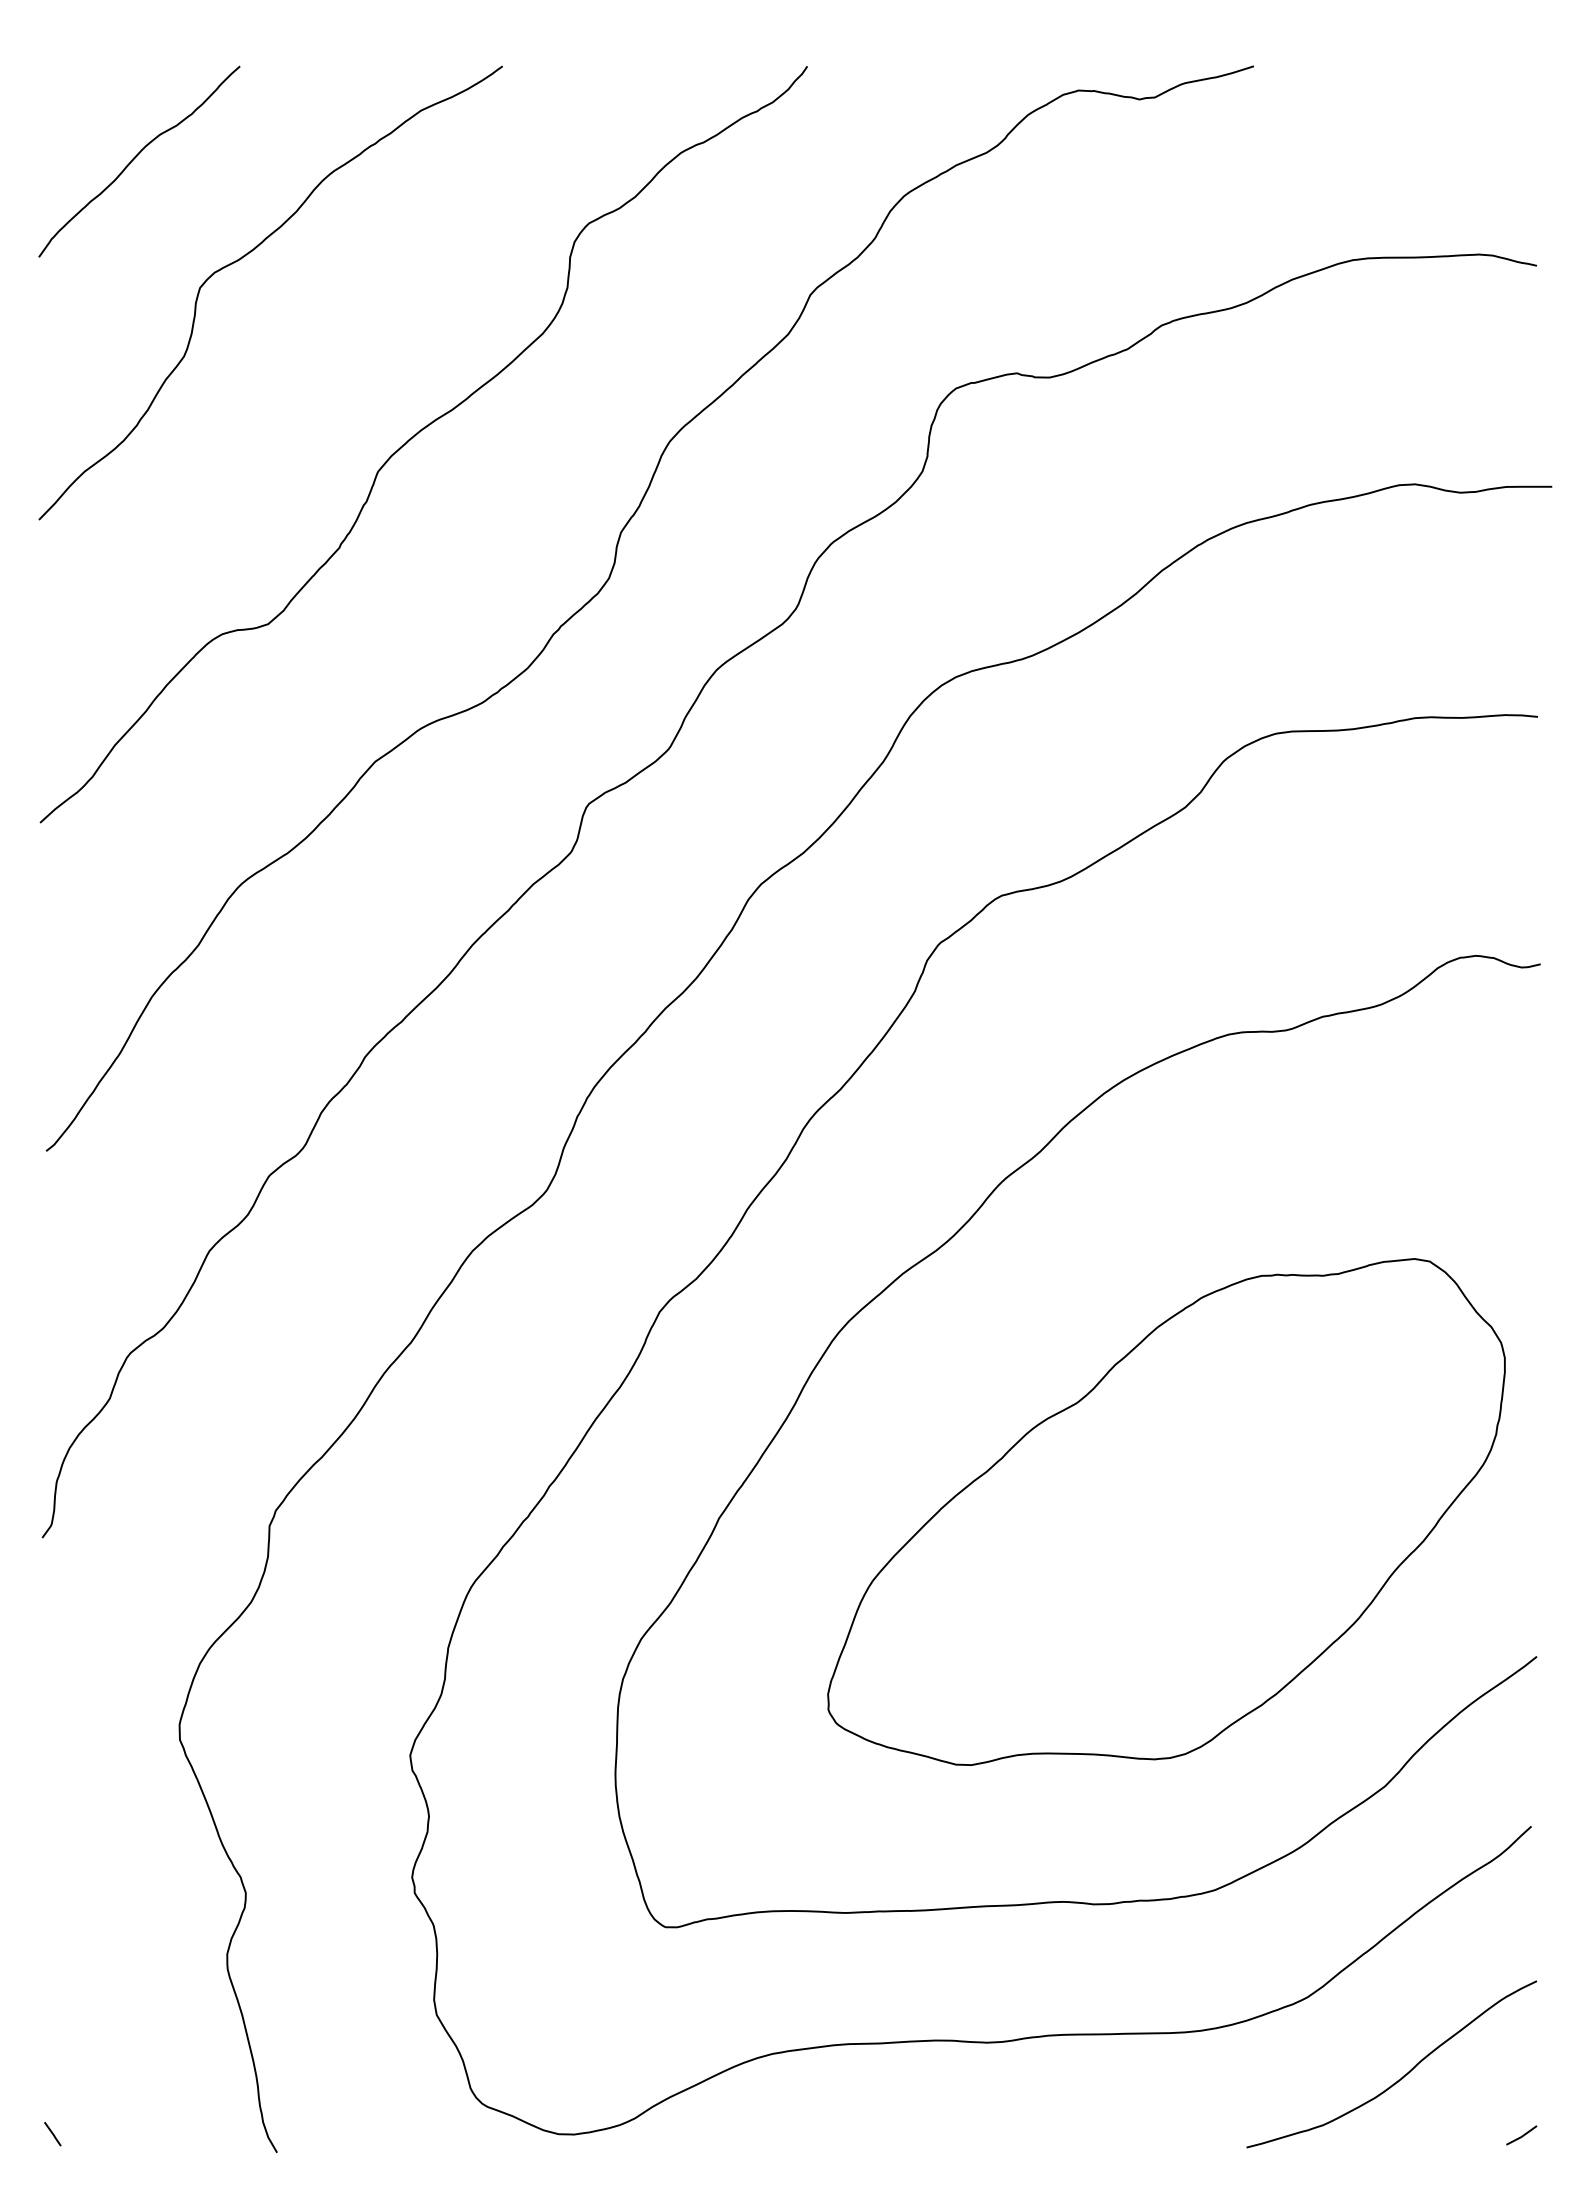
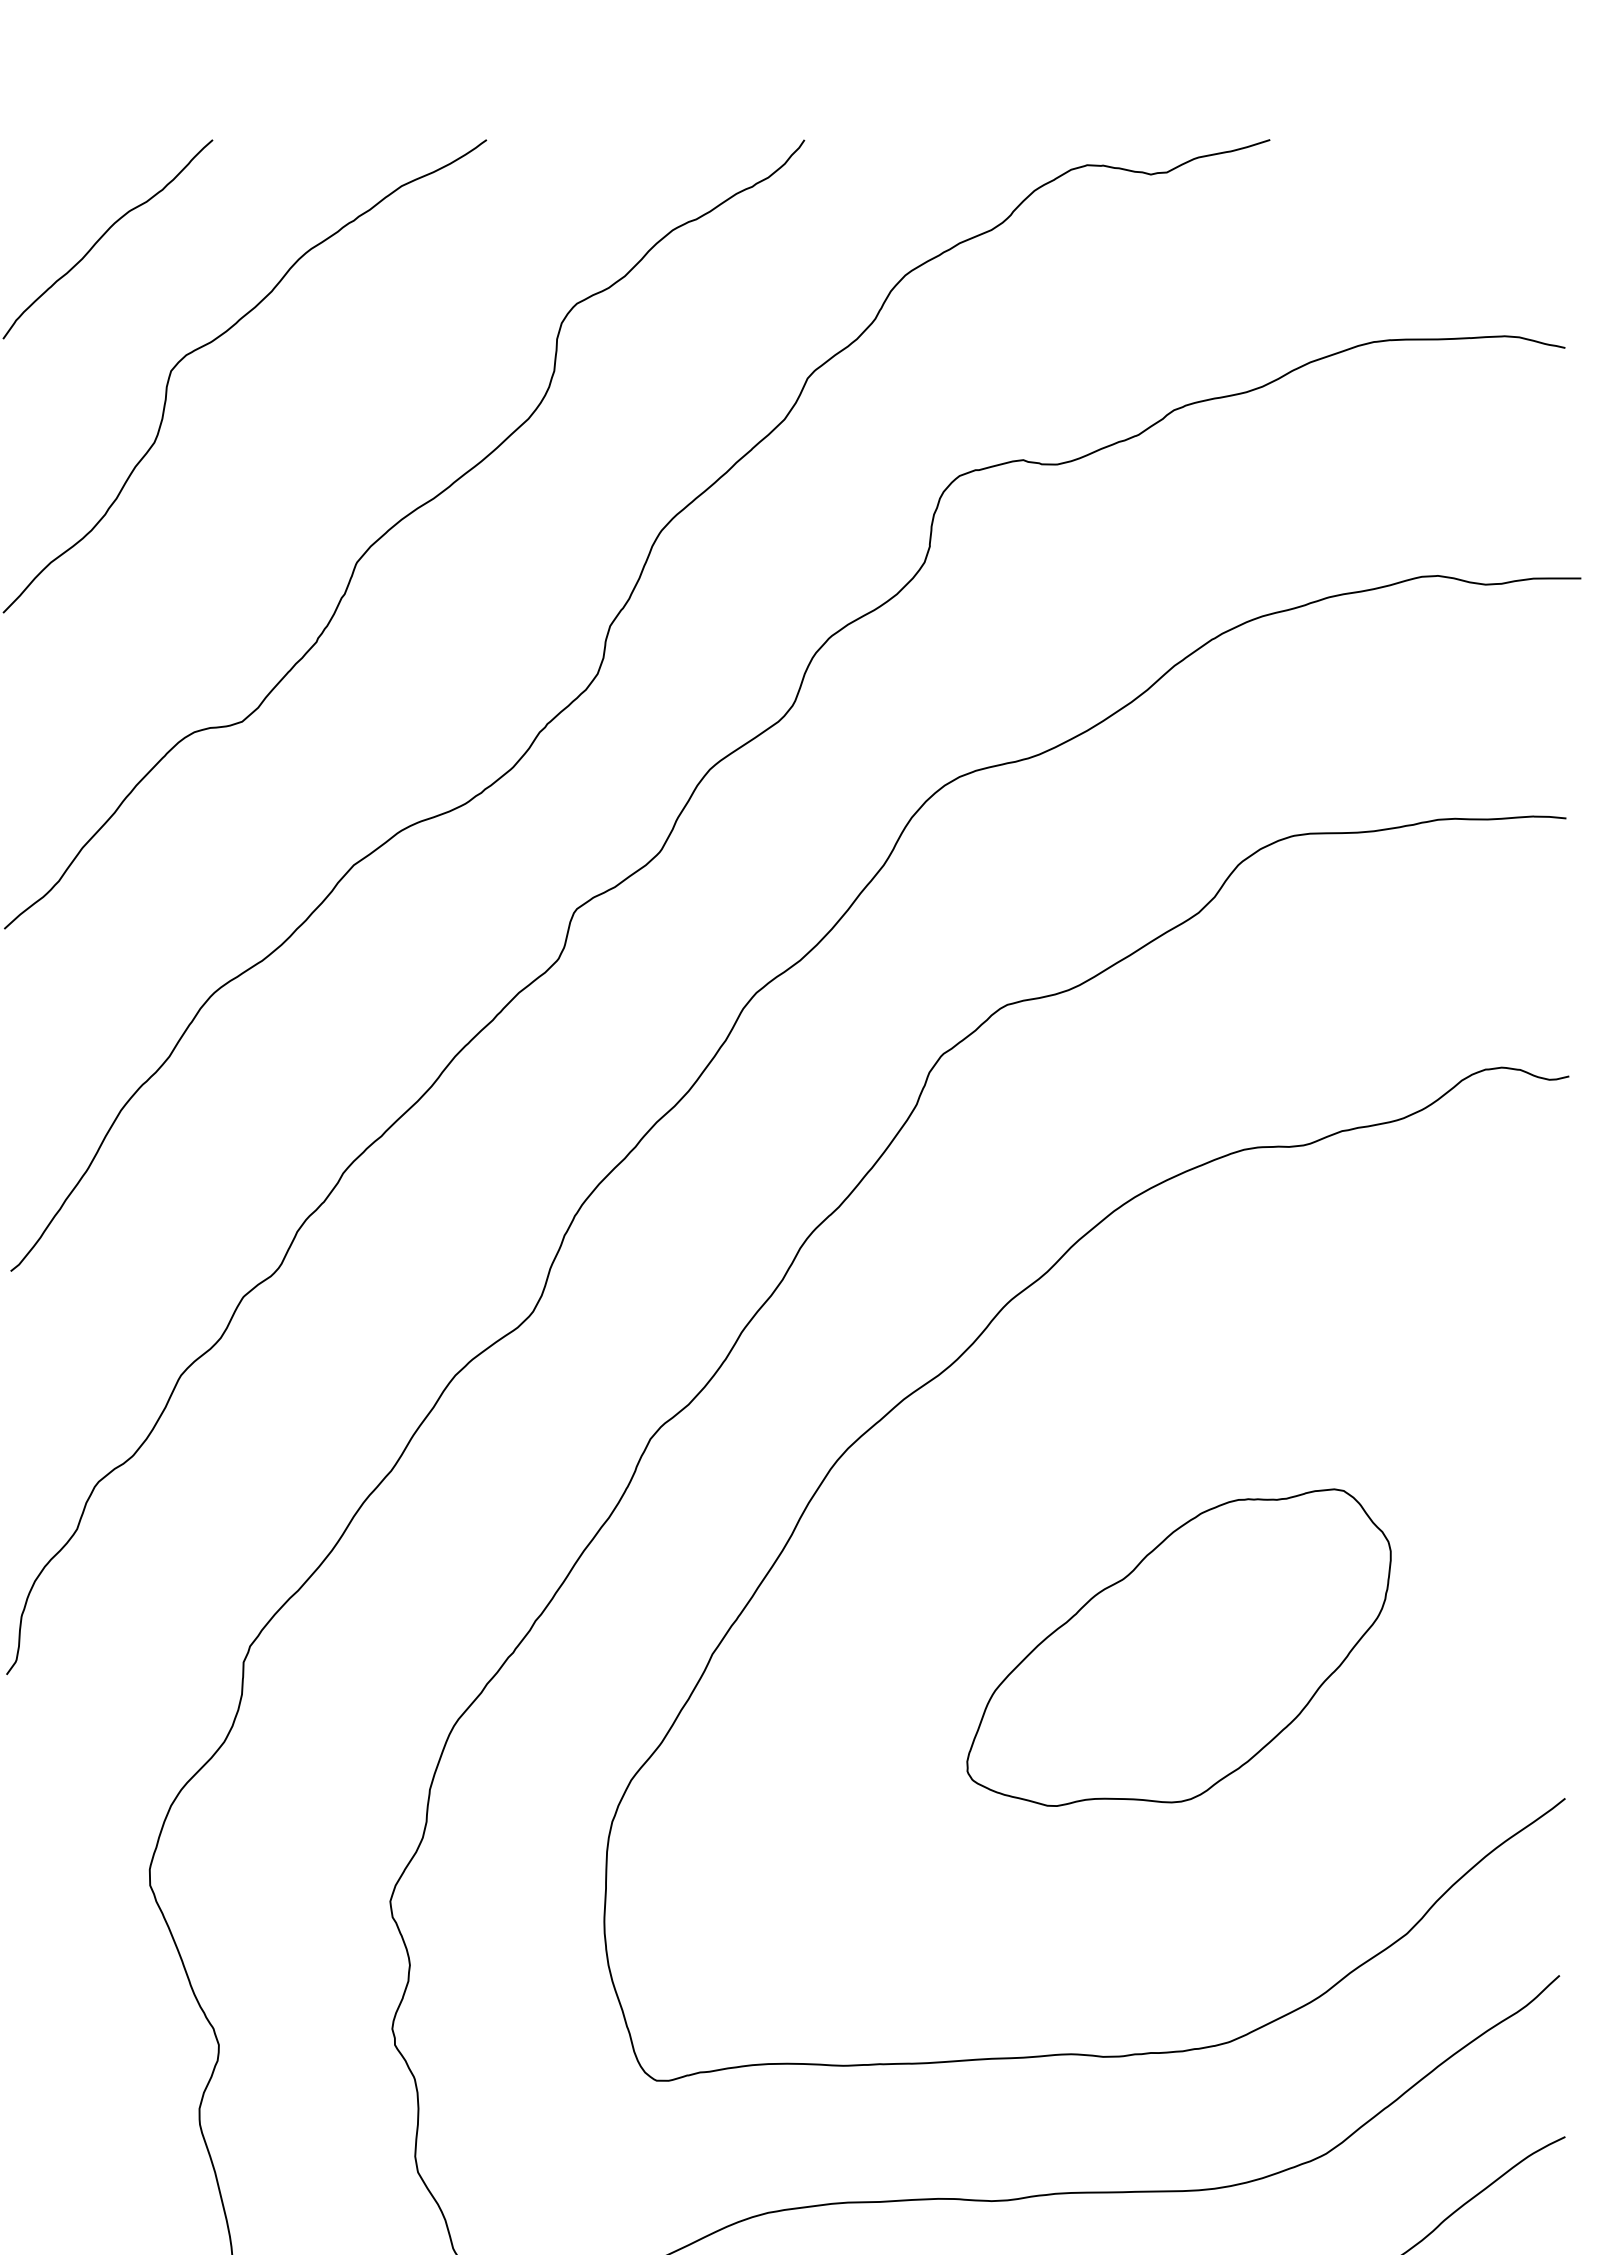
part: (1166, 1511) -> (1179, 1647), size x0.6

